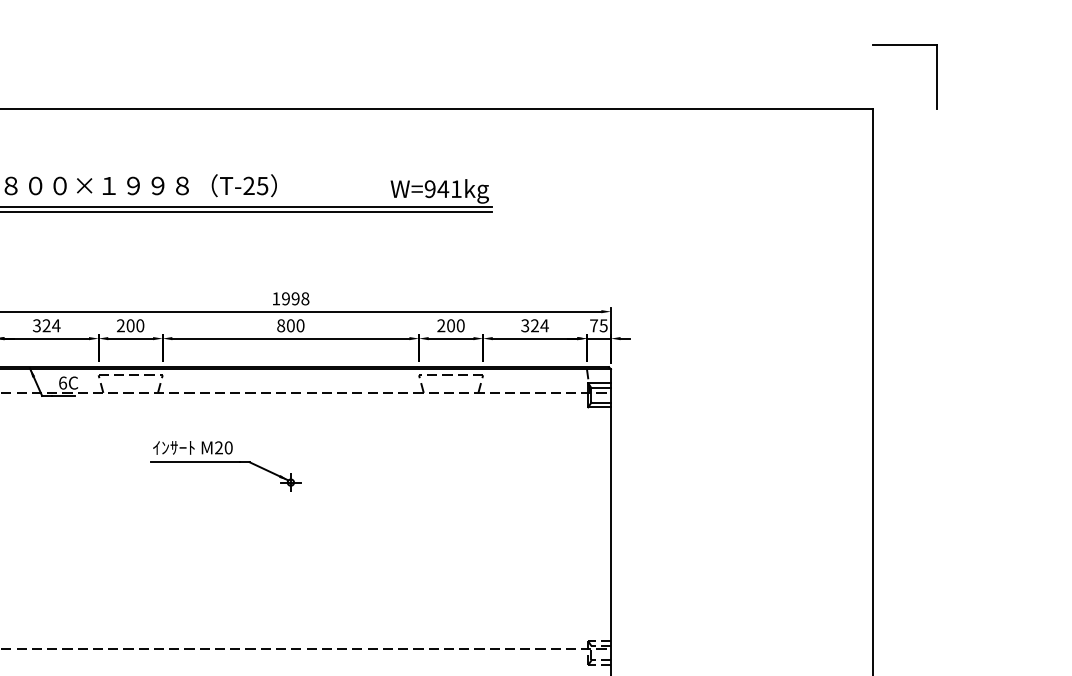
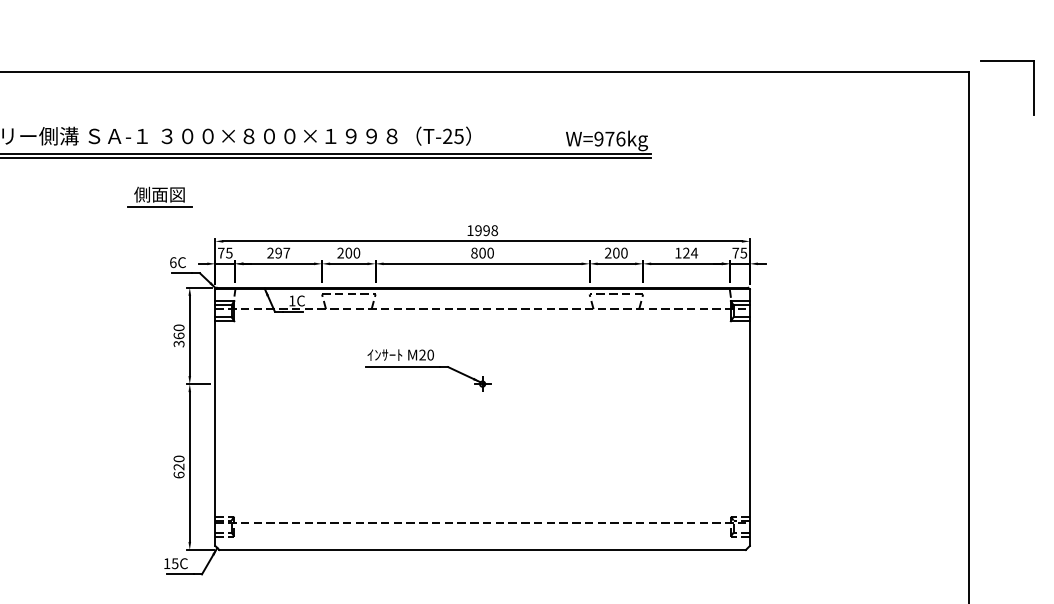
part: (905, 44) -> (1007, 61), moved
text: (450, 188) -> (615, 138), W=941kg -> W=976kg
text: (46, 325) -> (278, 252), 324 -> 297
text: (525, 325) -> (678, 252), 324 -> 124
text: (63, 382) -> (292, 300), 6C -> 1C

